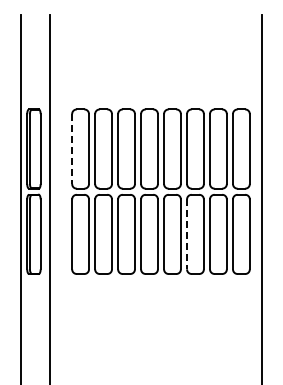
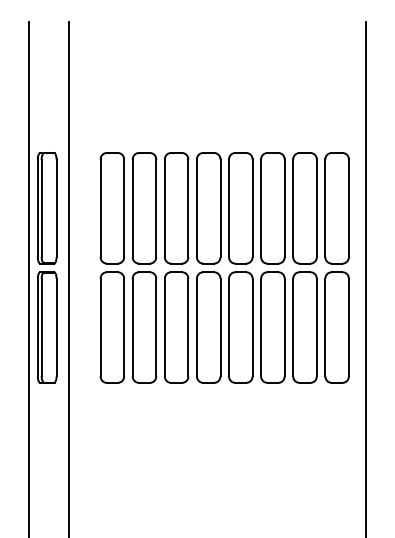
line: (72, 149) -> (101, 208), dashed -> solid
line: (187, 234) -> (261, 327), dashed -> solid

